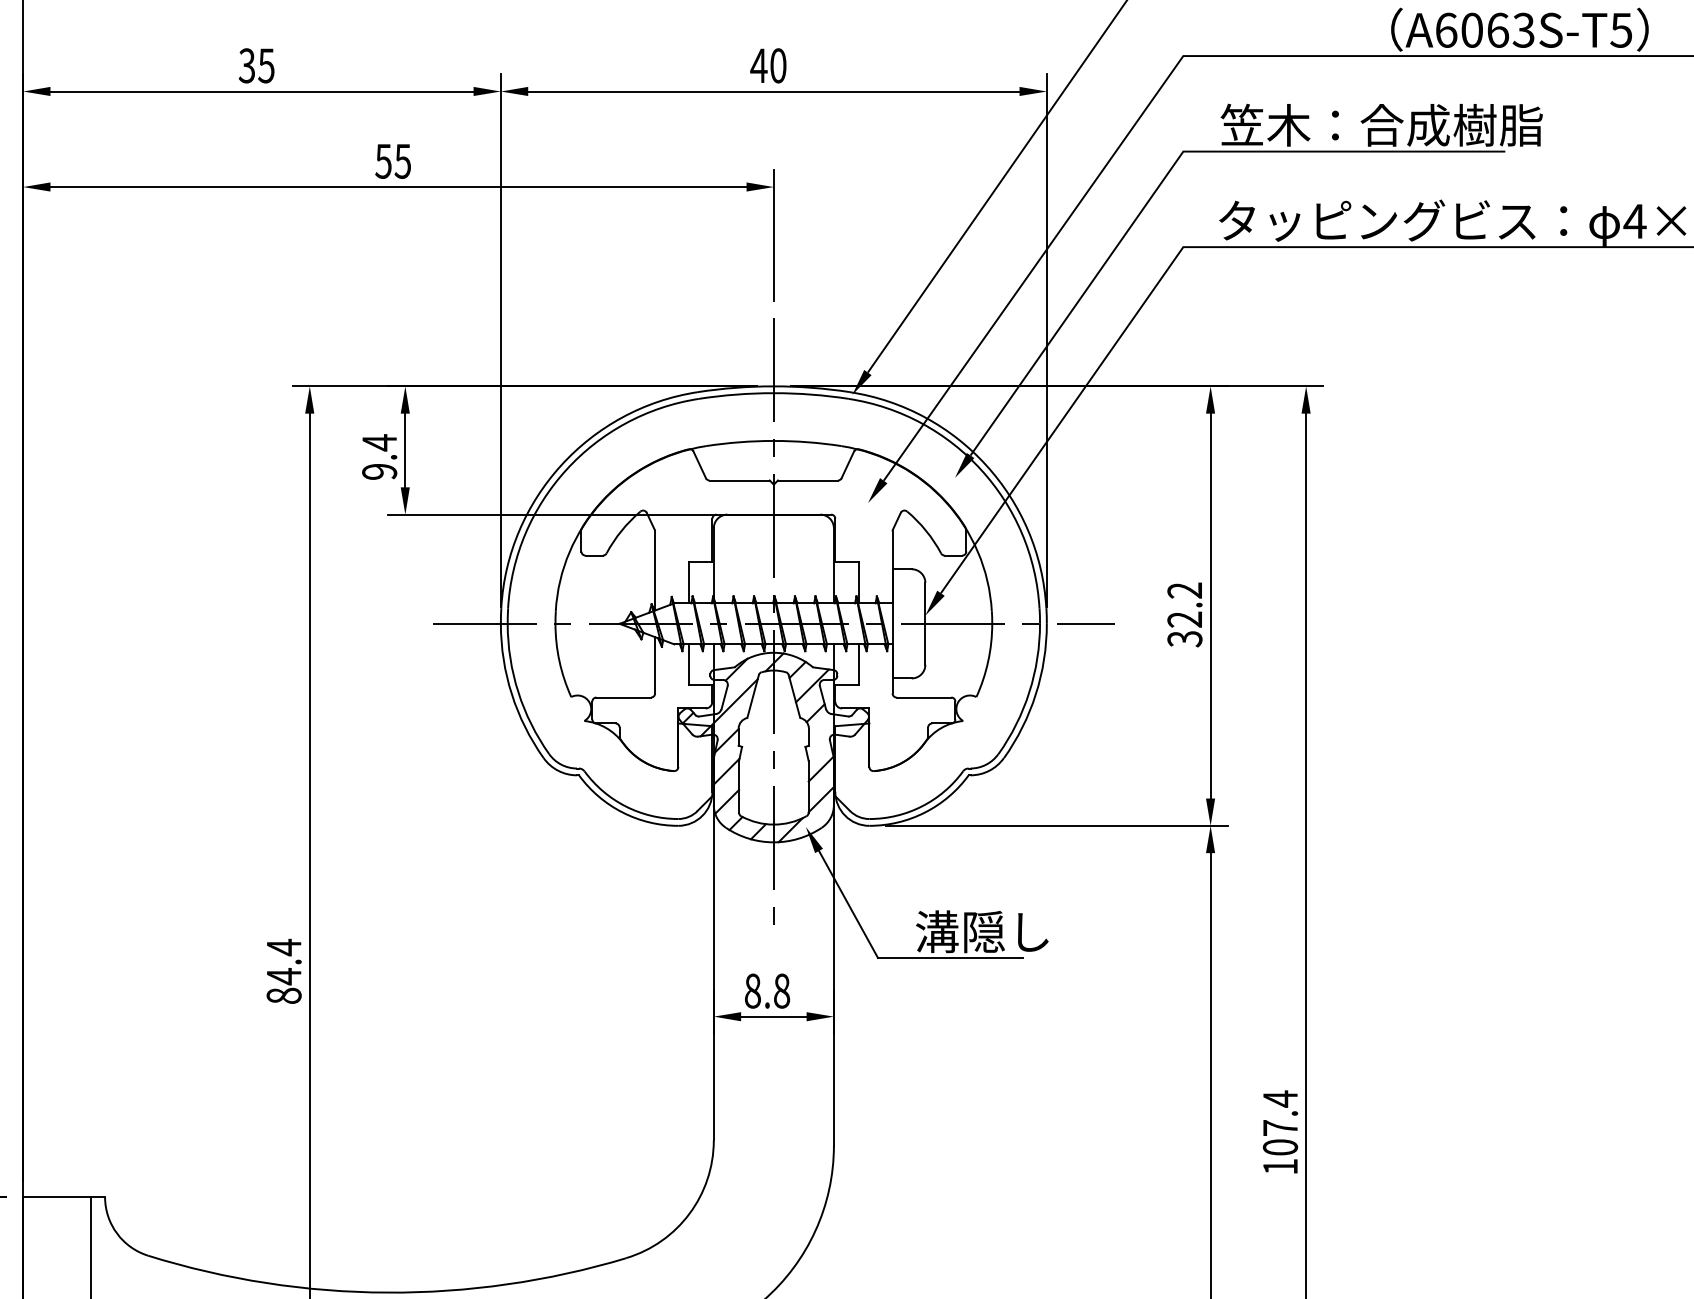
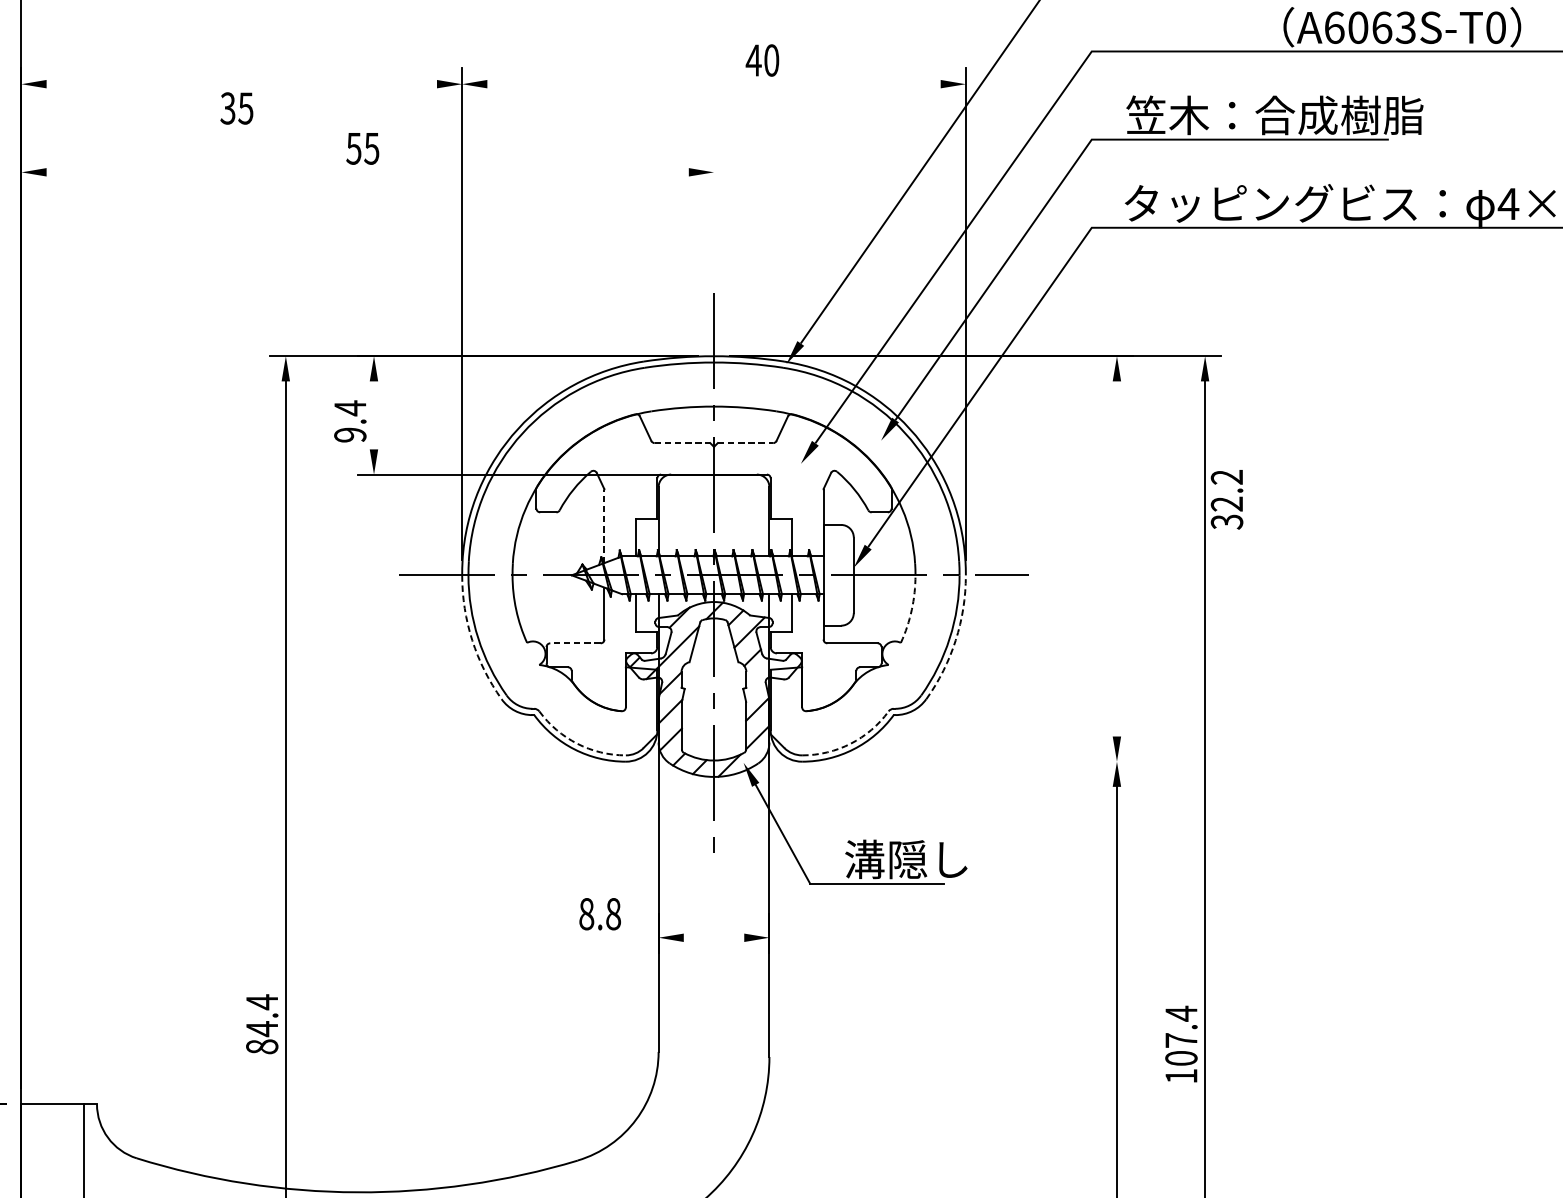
text: (1621, 29) -> (1496, 26), A6063S-T5 -> A6063S-T0
text: (256, 65) -> (236, 108), moved
text: (768, 65) -> (762, 60), moved
line: (261, 91) -> (241, 84), removed
line: (773, 91) -> (713, 84), removed
line: (398, 187) -> (367, 172), removed
line: (773, 235) -> (713, 217), removed
line: (405, 450) -> (374, 415), removed
line: (740, 480) -> (683, 443), solid -> dashed
line: (808, 480) -> (745, 443), solid -> dashed
line: (655, 570) -> (604, 526), solid -> dashed
line: (1210, 605) -> (1116, 558), removed
text: (1184, 614) -> (1226, 499), moved
arc: (988, 661) -> (912, 610), solid -> dashed
arc: (511, 694) -> (471, 640), solid -> dashed
arc: (1035, 694) -> (955, 640), solid -> dashed
line: (623, 697) -> (575, 643), solid -> dashed
arc: (625, 806) -> (577, 743), solid -> dashed
arc: (922, 806) -> (851, 743), solid -> dashed
line: (1056, 825) -> (974, 761), removed
text: (283, 970) -> (261, 1023), moved
text: (767, 990) -> (600, 913), moved
line: (773, 1016) -> (713, 937), removed

